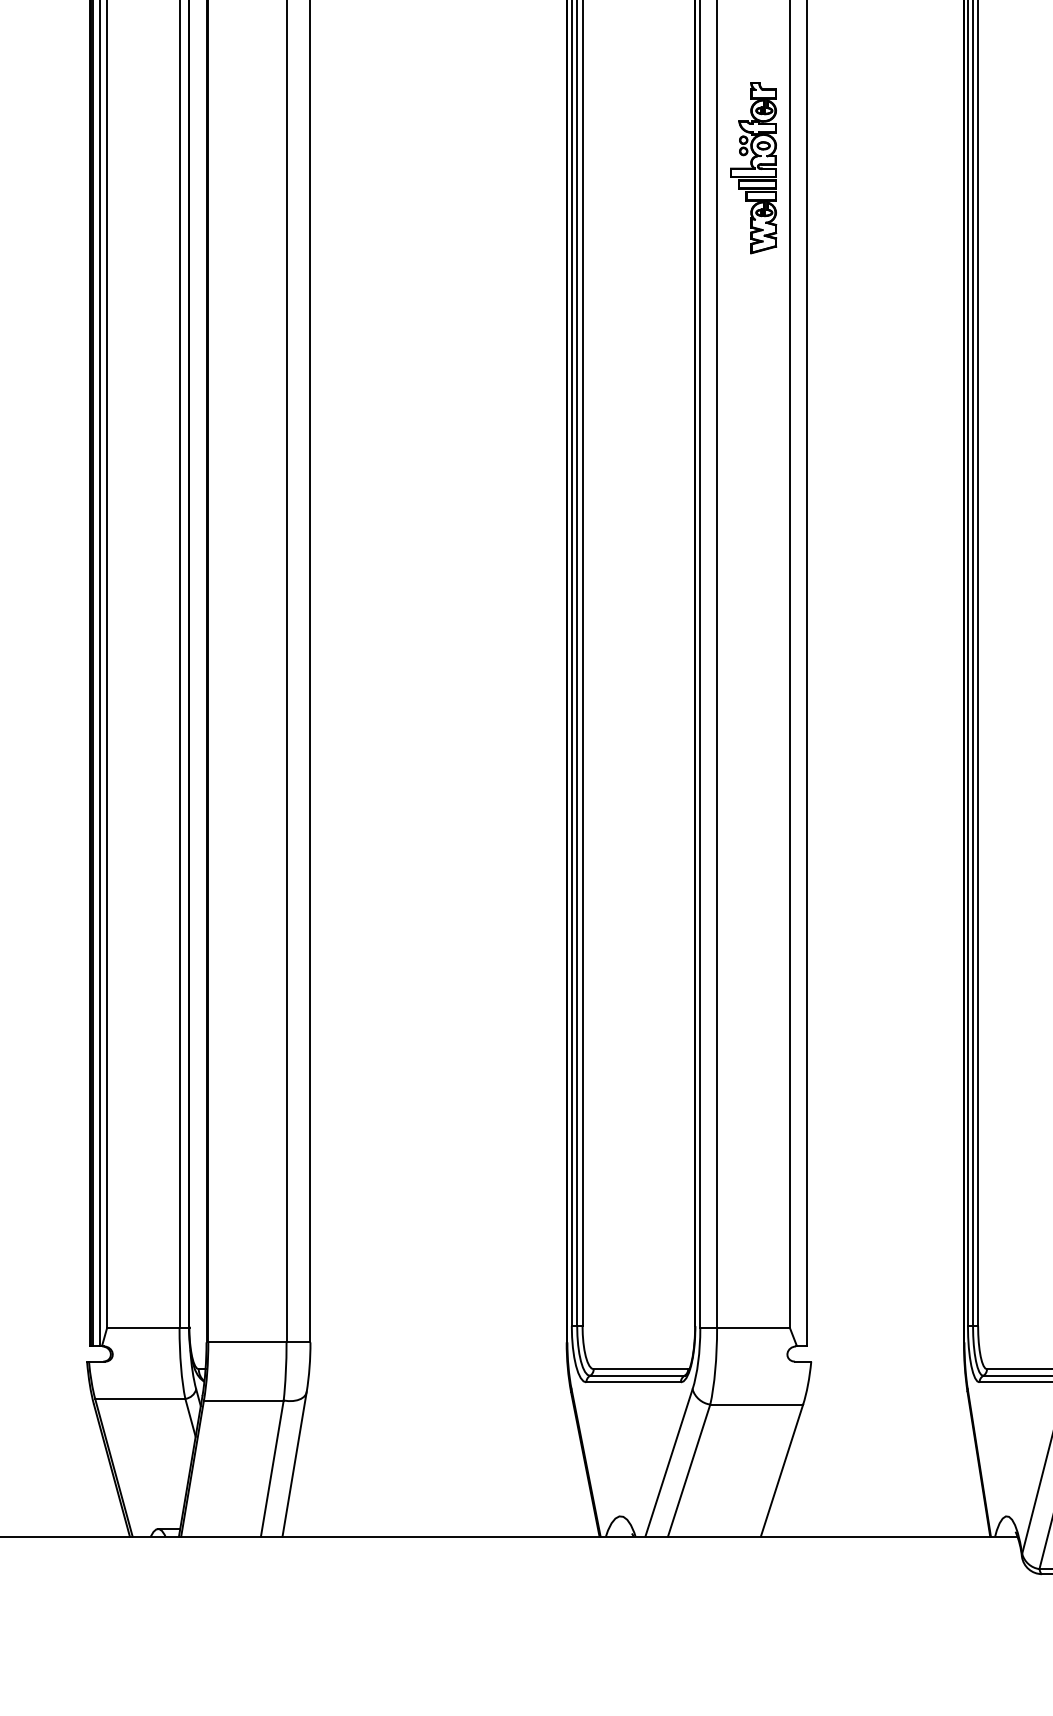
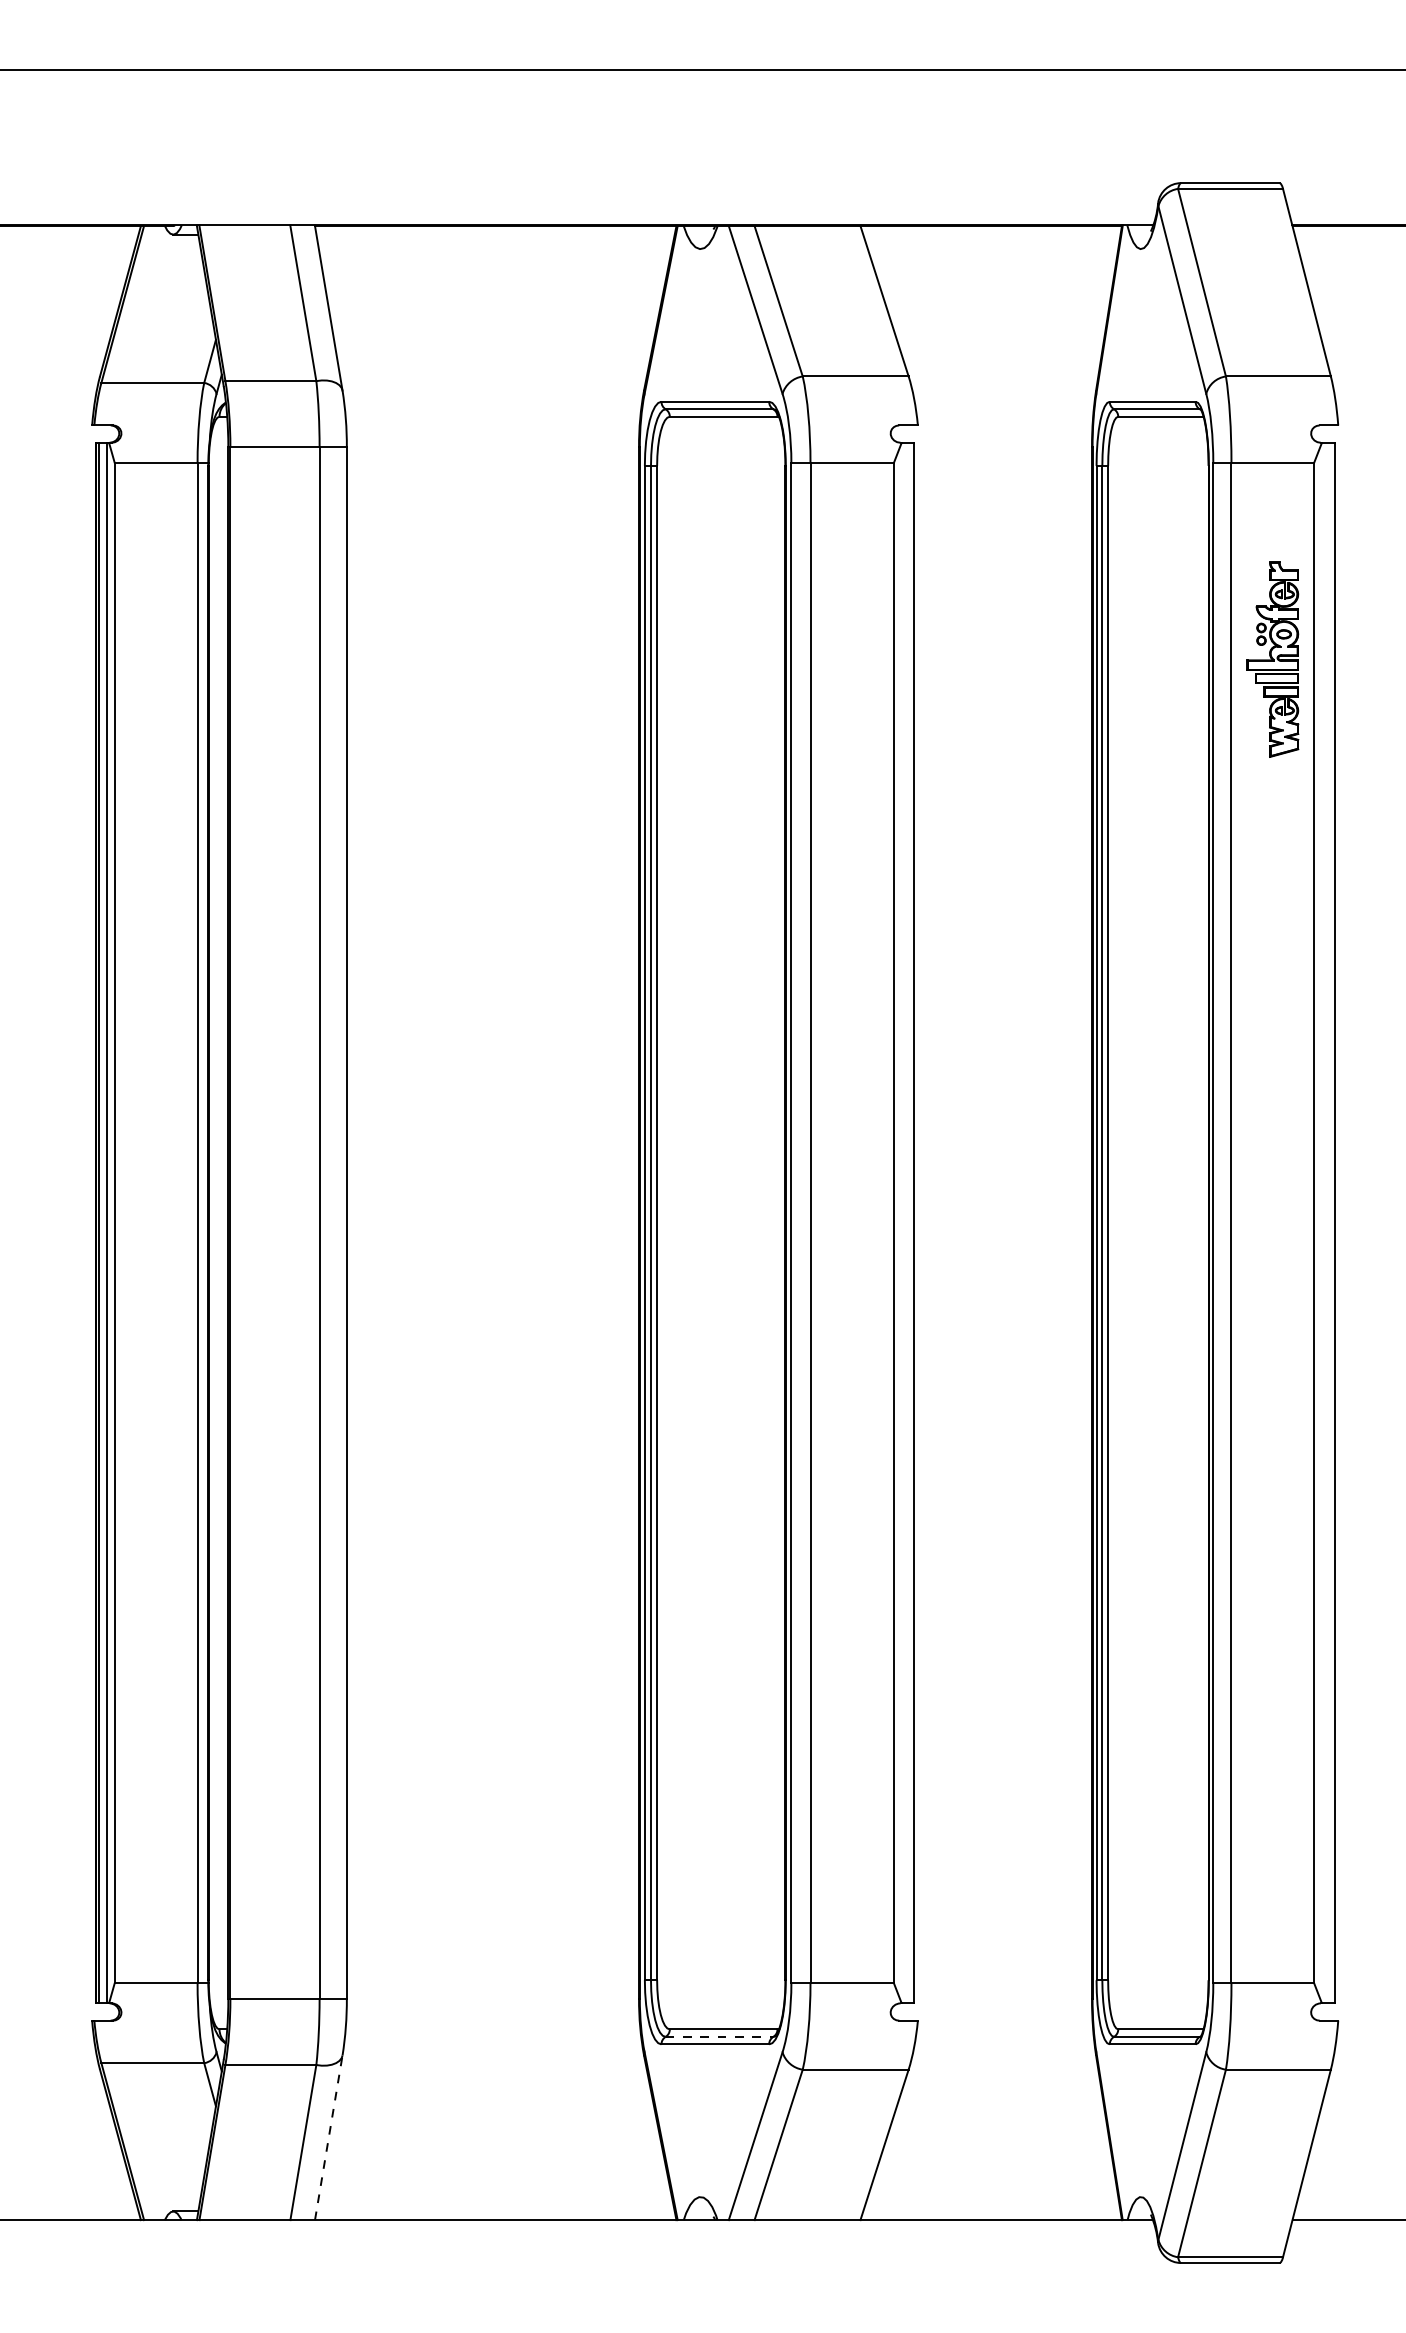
part: (753, 167) -> (851, 659), removed
line: (637, 1375) -> (719, 2036), solid -> dashed
line: (294, 1464) -> (328, 2137), solid -> dashed

